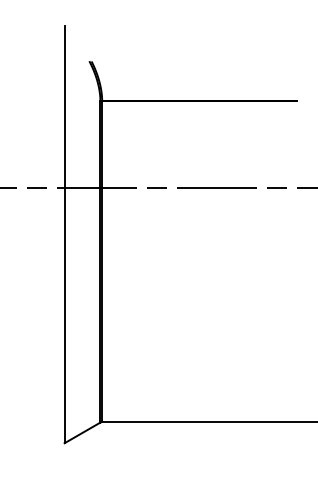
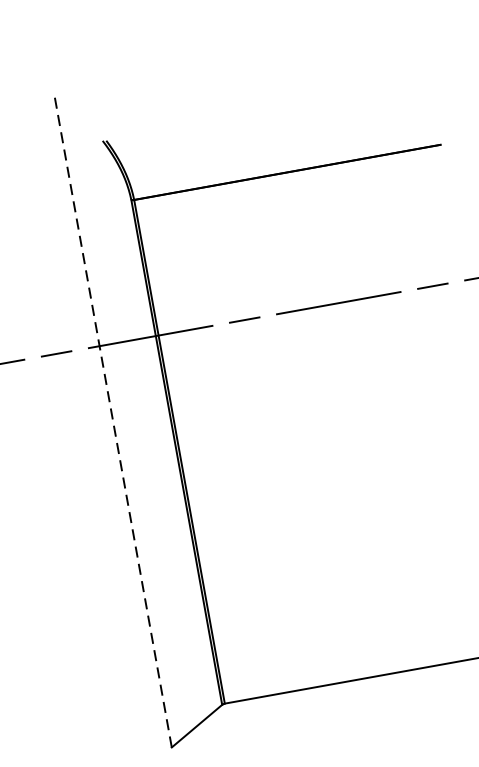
line: (64, 234) -> (112, 419), solid -> dashed

